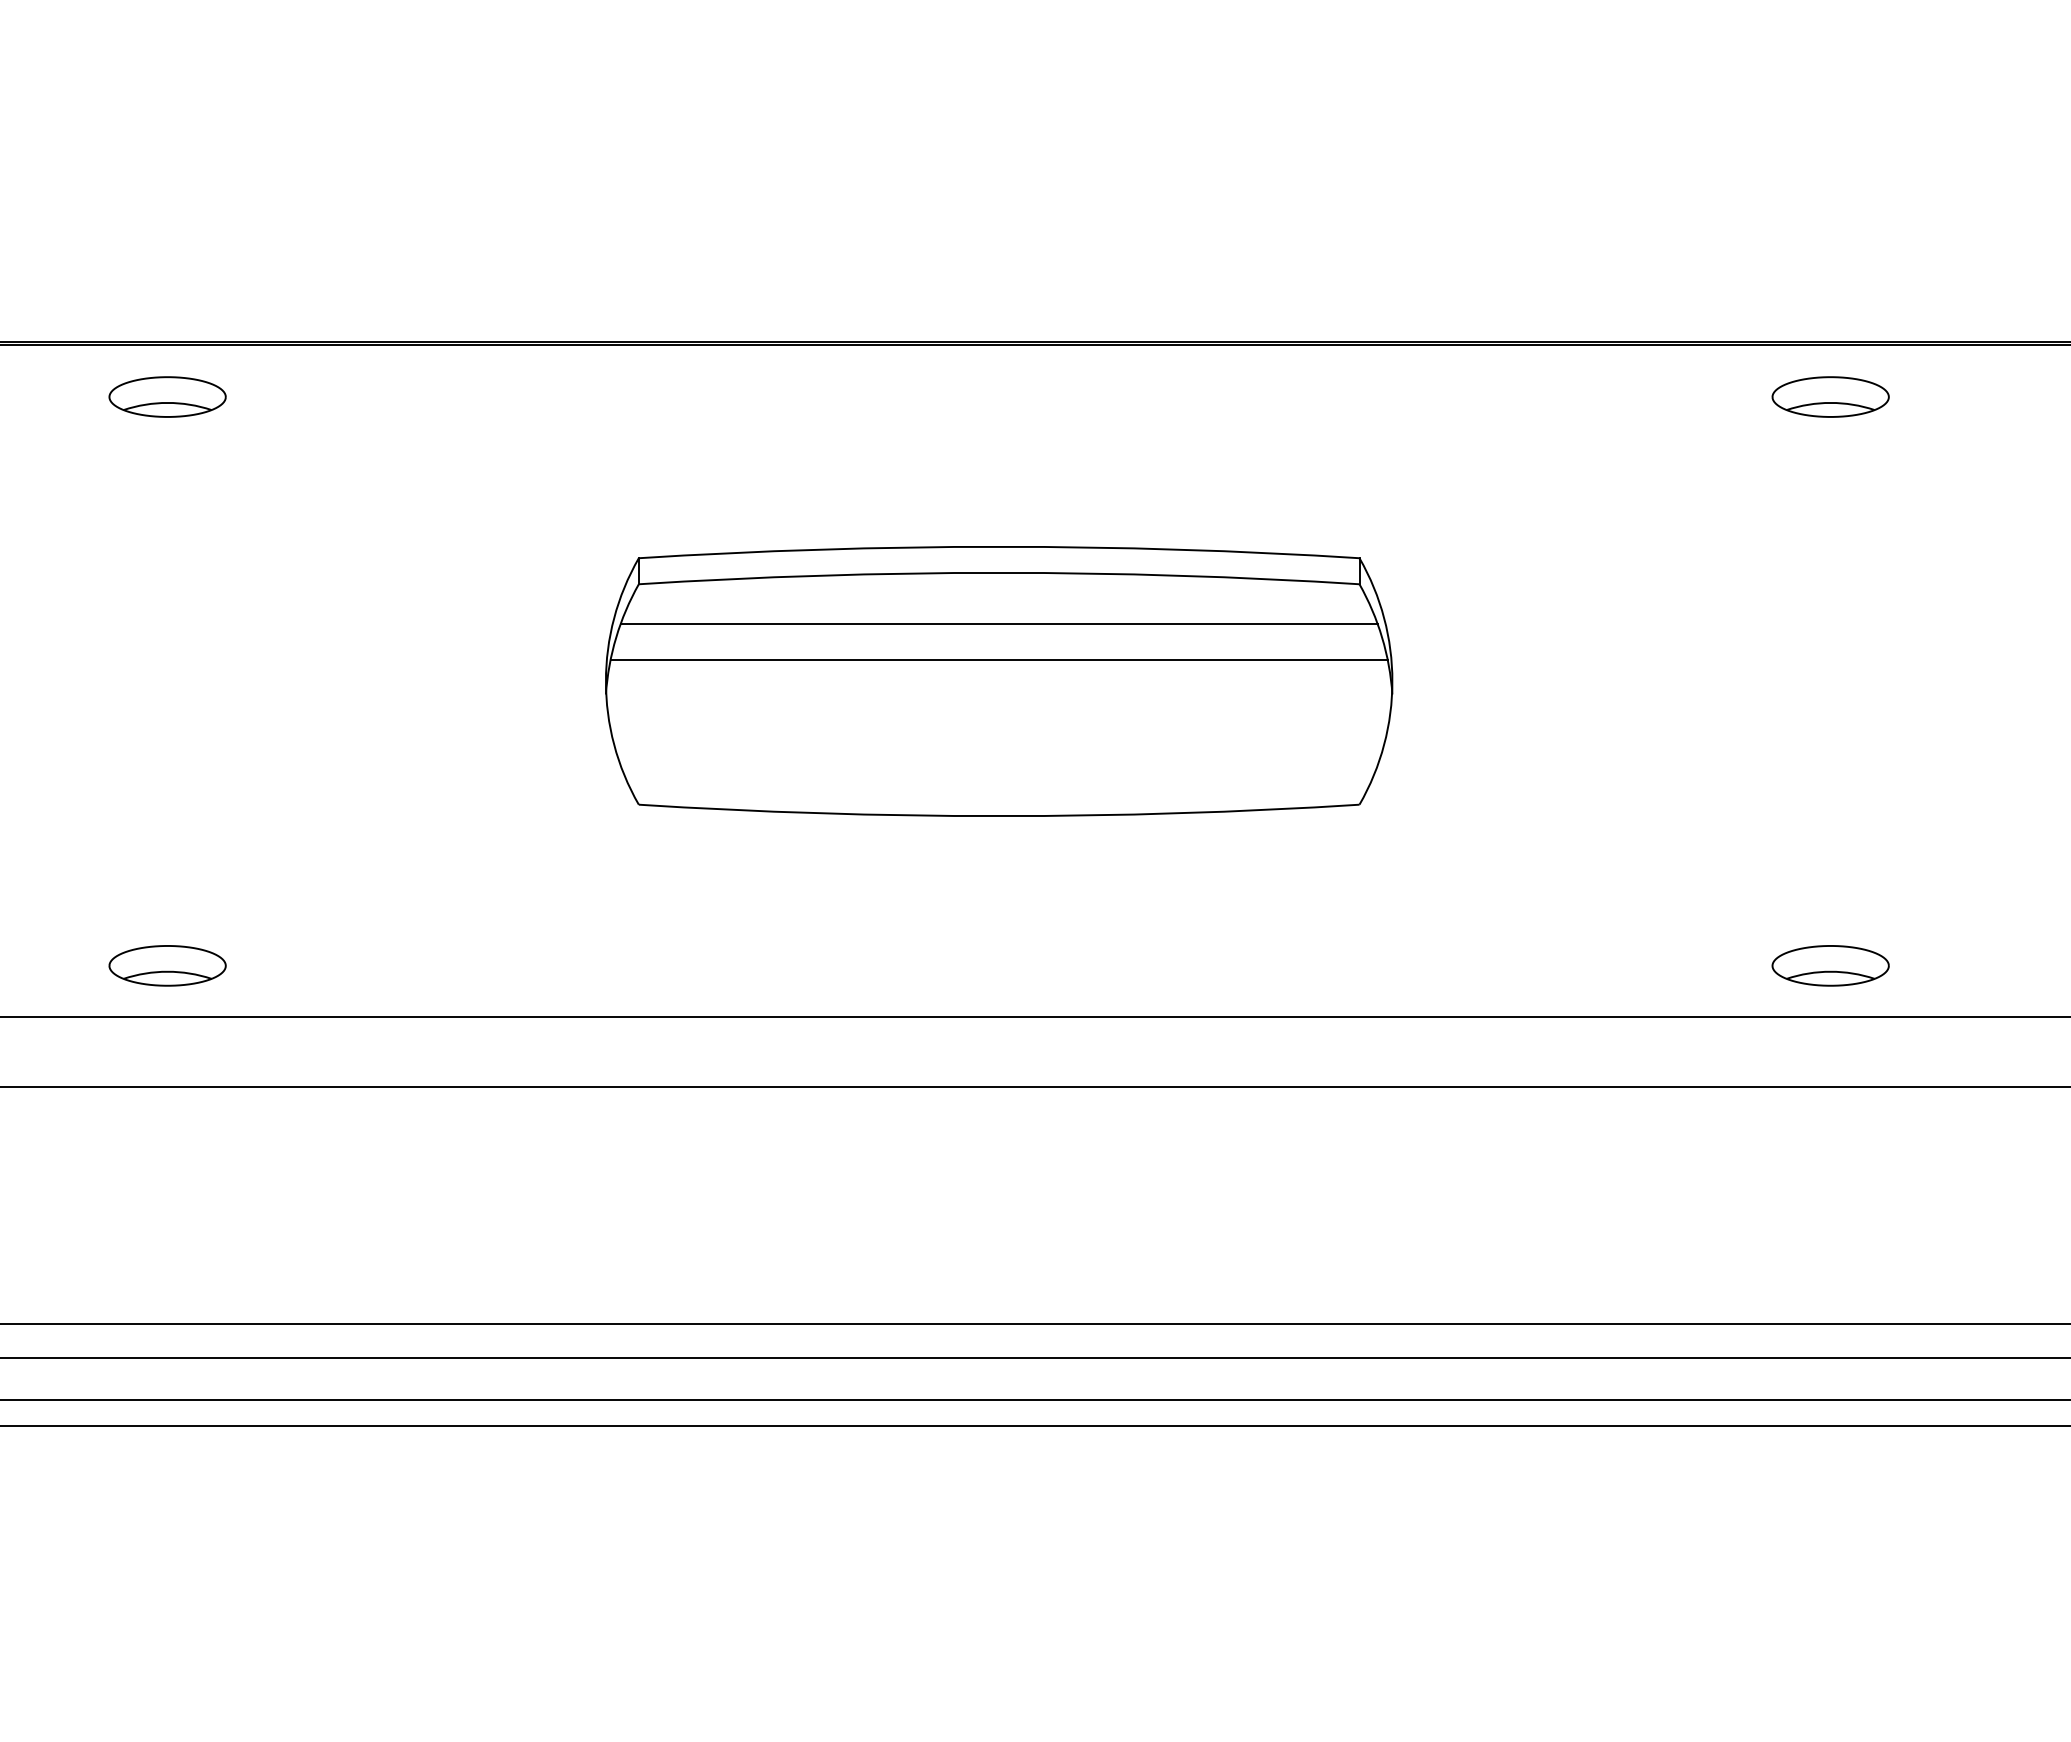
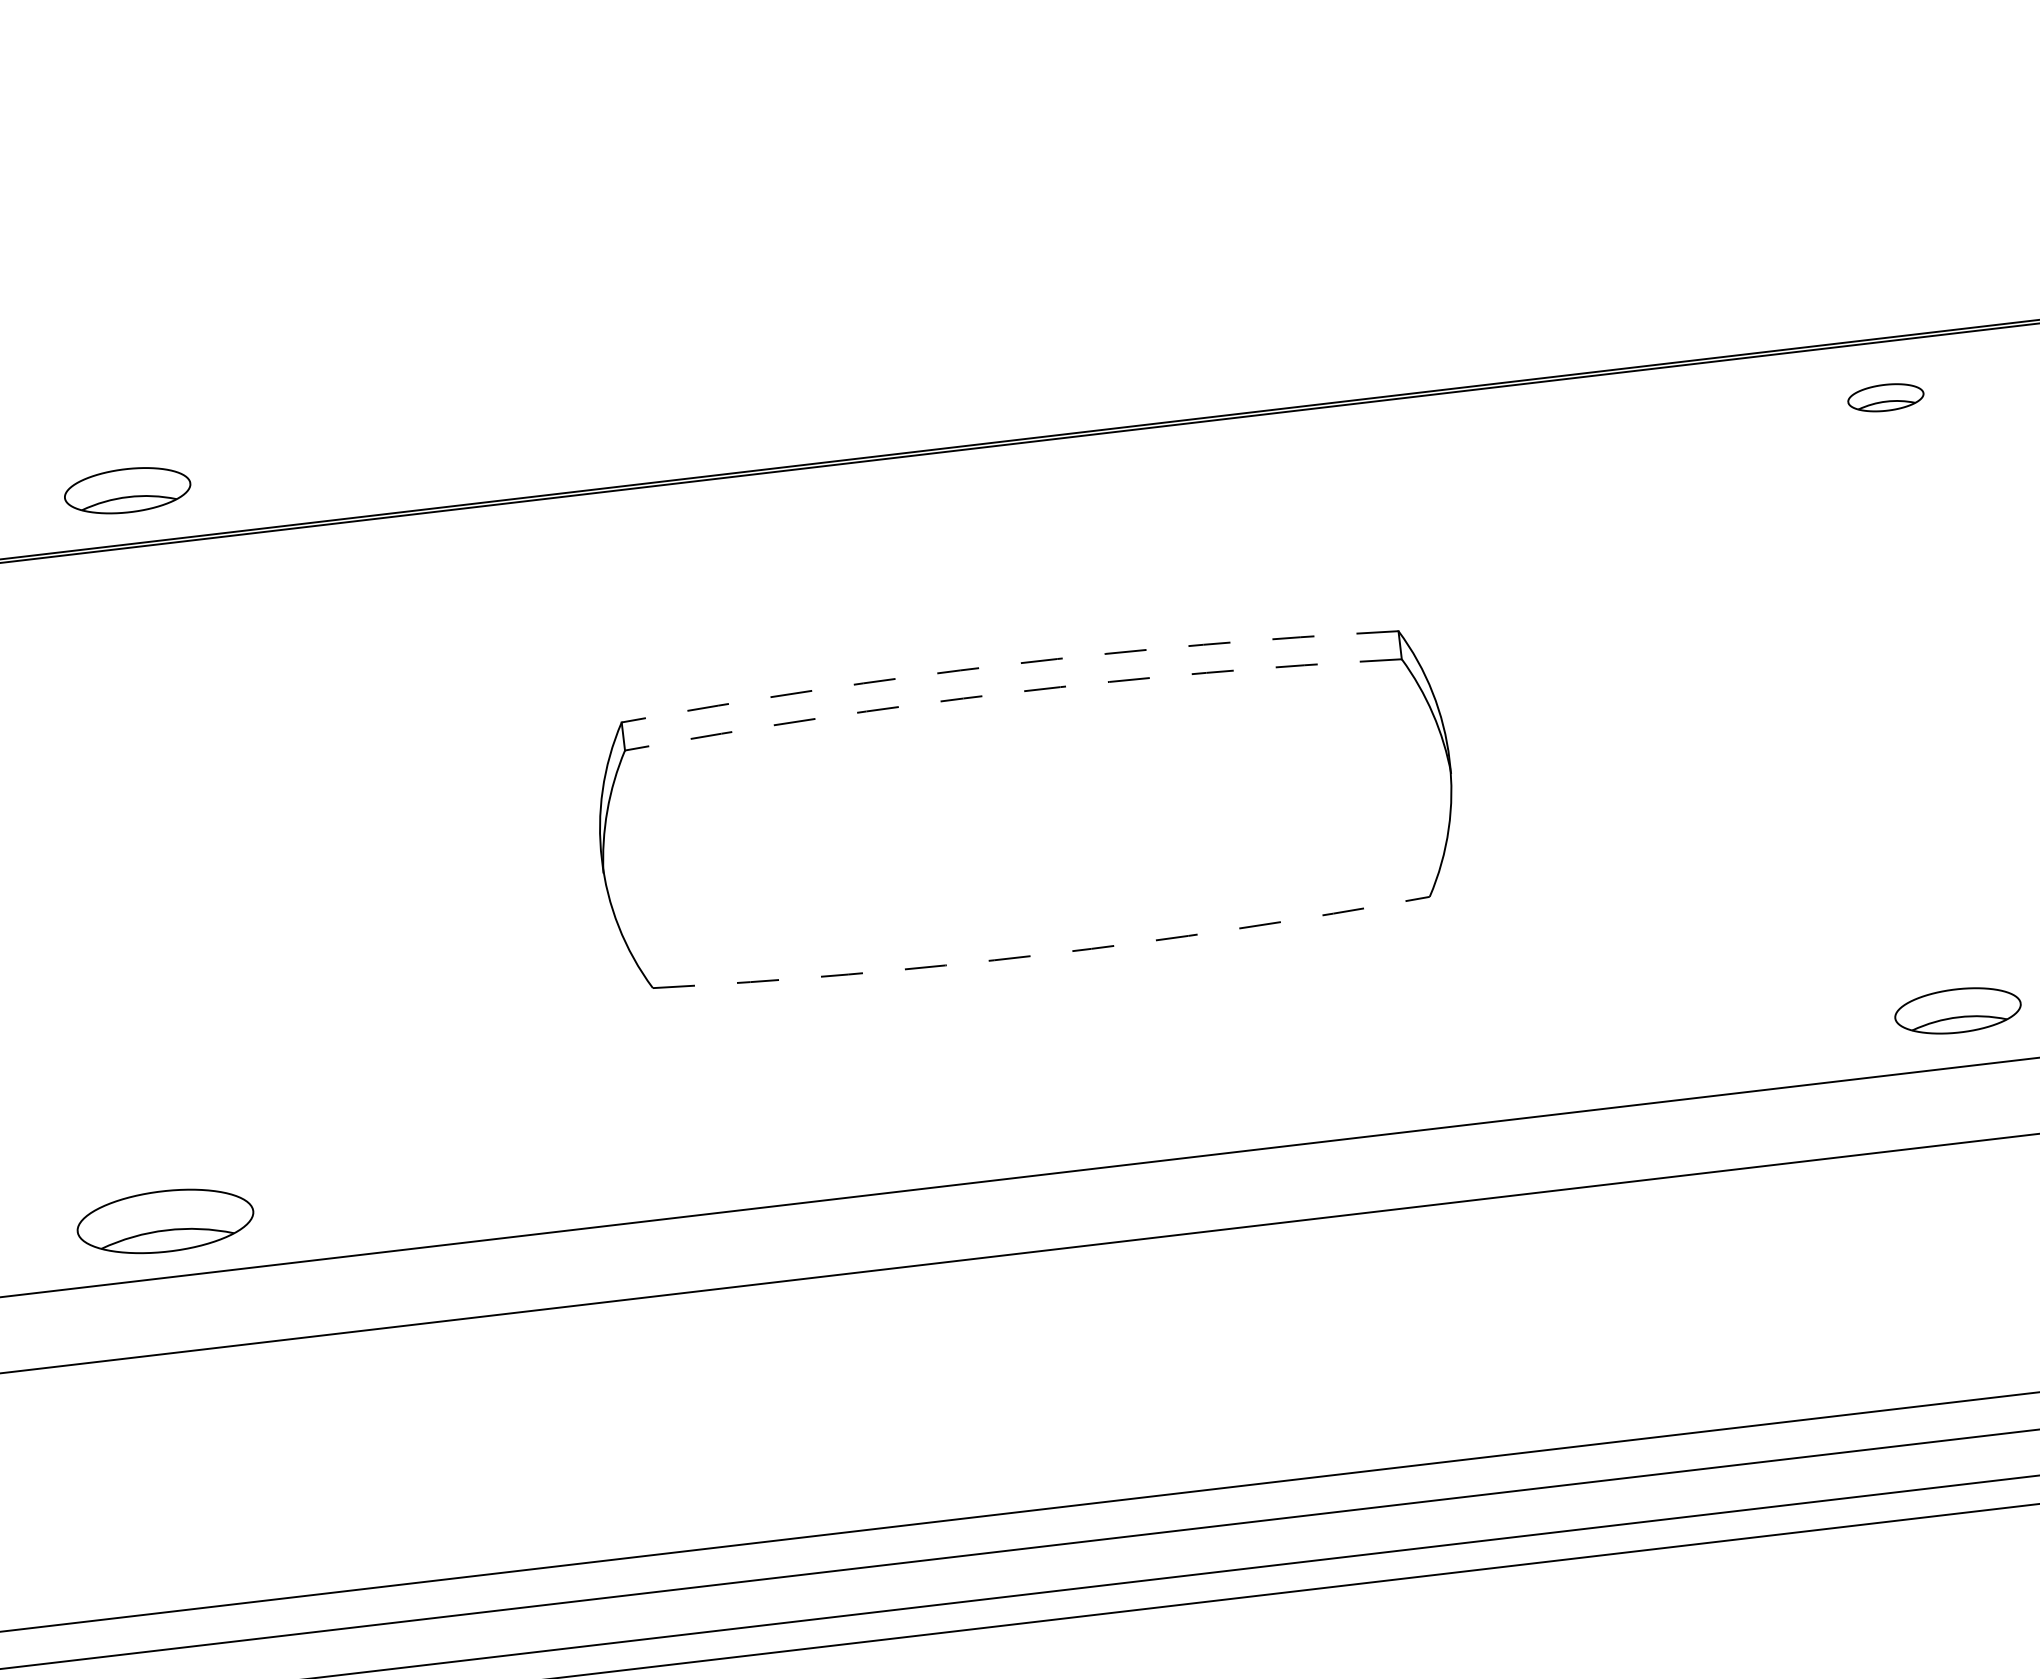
part: (167, 396) -> (127, 490), moved
part: (1830, 396) -> (1885, 397), size x0.6
arc: (999, 546) -> (1008, 664), solid -> dashed
arc: (999, 572) -> (1012, 692), solid -> dashed
line: (998, 623) -> (1017, 747), removed
line: (998, 659) -> (1022, 786), removed
arc: (999, 816) -> (1043, 955), solid -> dashed
part: (167, 965) -> (165, 1221), size x1.4

